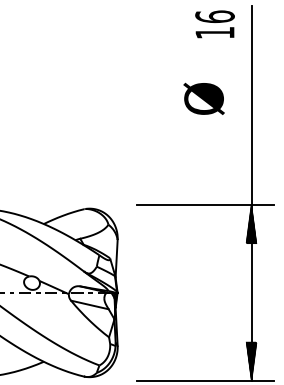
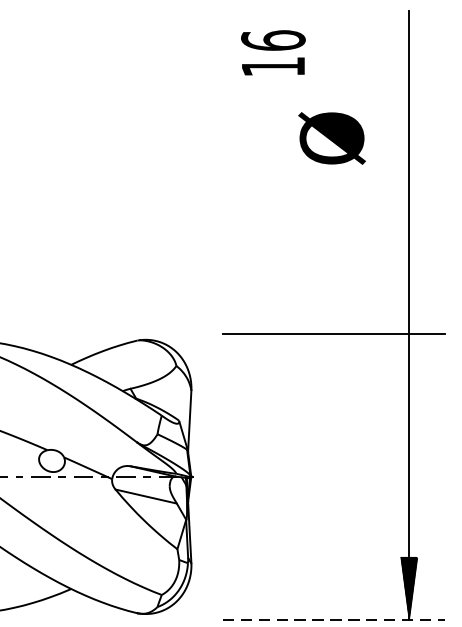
text: (214, 24) -> (272, 53), moved
text: (203, 98) -> (331, 137), moved
hatch: (251, 223) -> (409, 363), removed
line: (205, 380) -> (334, 619), solid -> dashed

